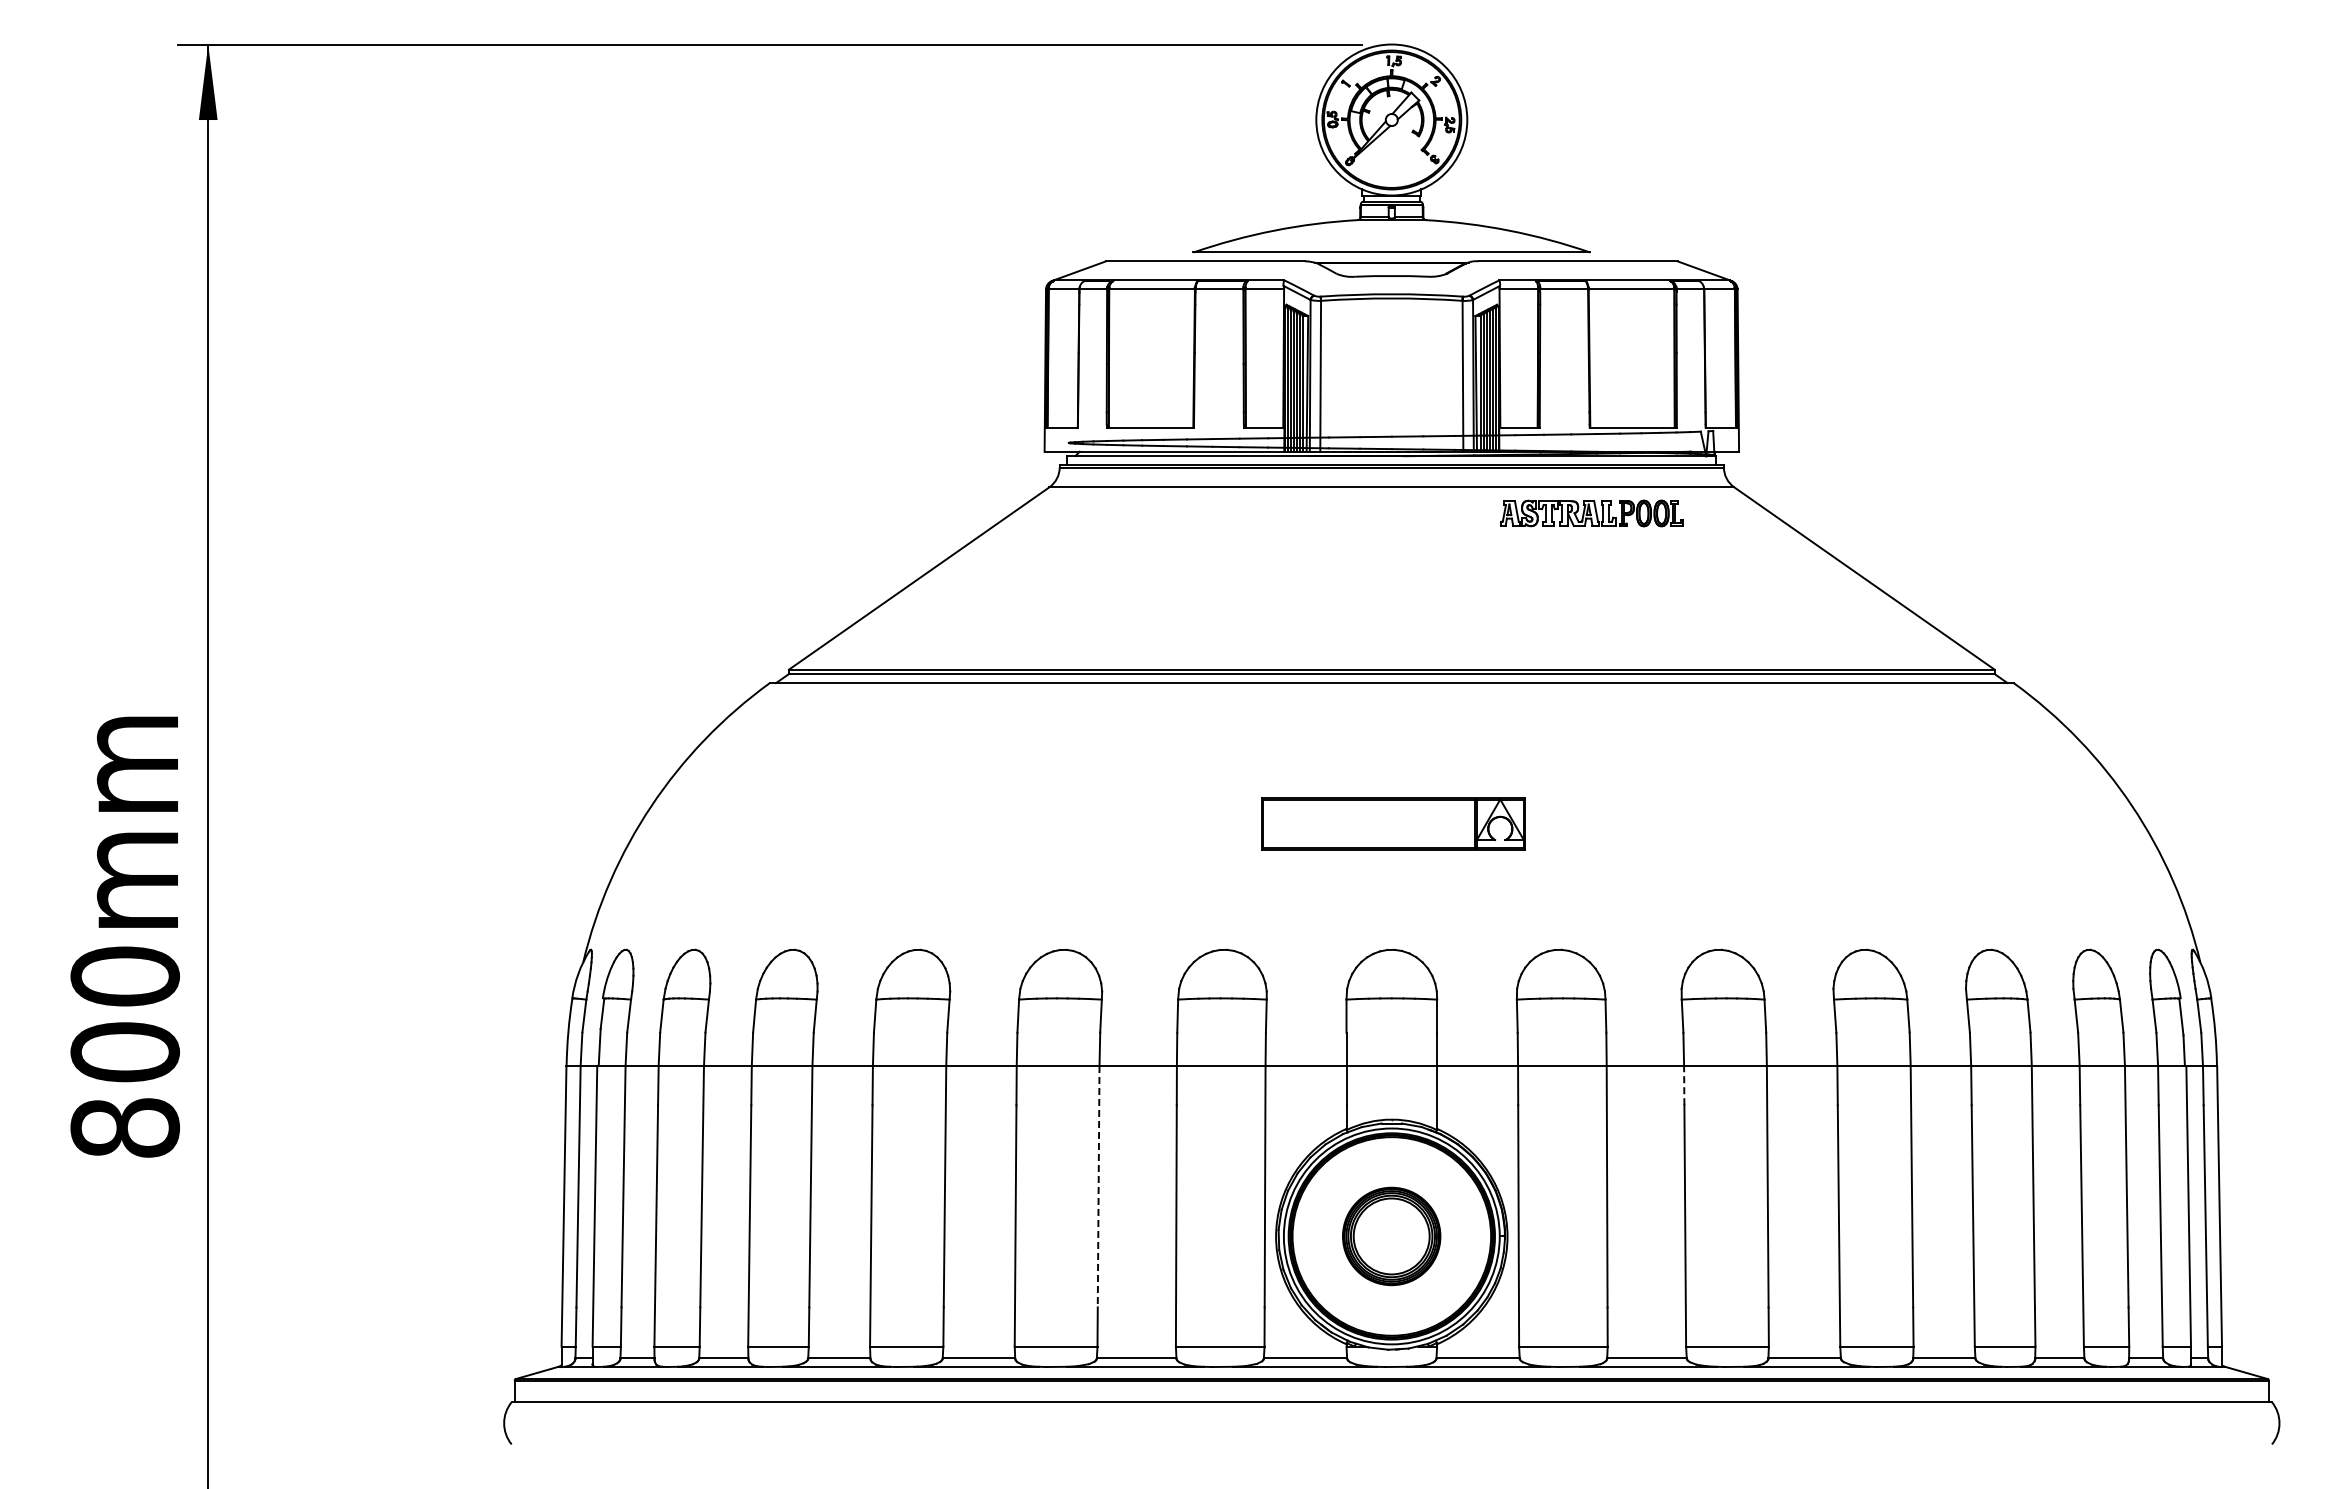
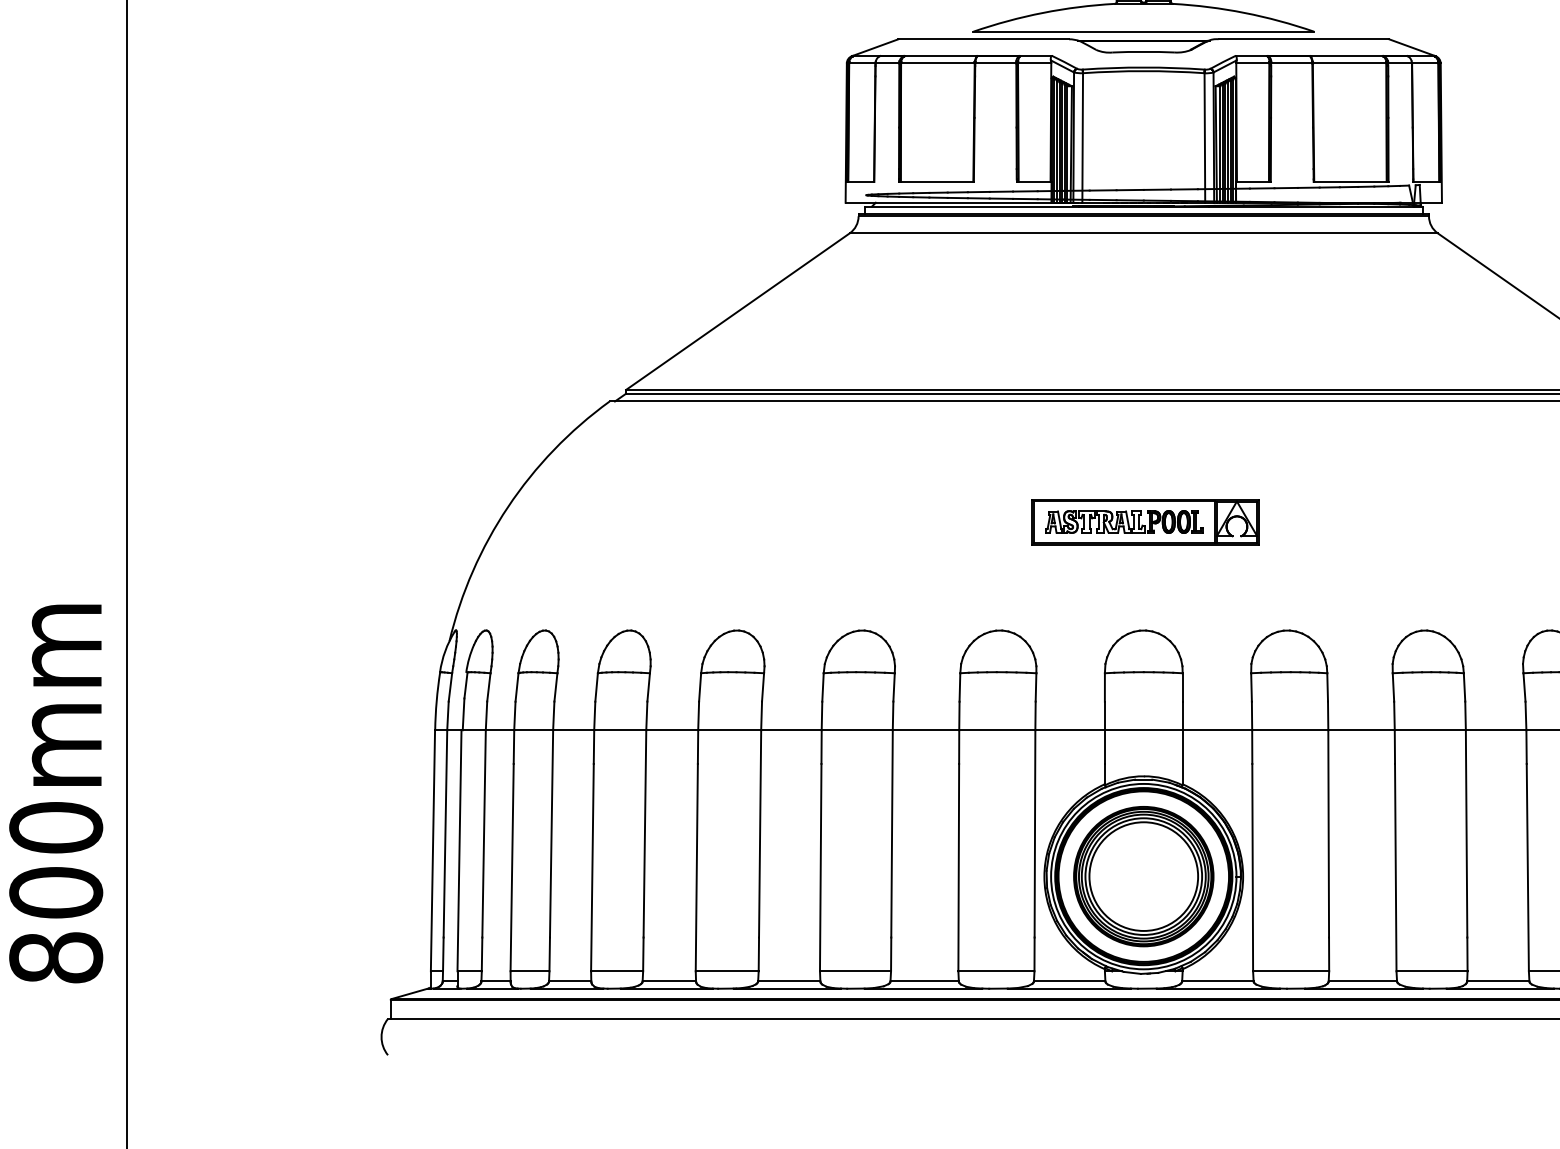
part: (1591, 513) -> (1123, 522), moved
text: (124, 936) -> (55, 793), moved
line: (1684, 1085) -> (1395, 747), dashed -> solid
line: (1098, 1186) -> (891, 833), dashed -> solid
part: (1391, 1236) -> (1143, 876), size x1.67

